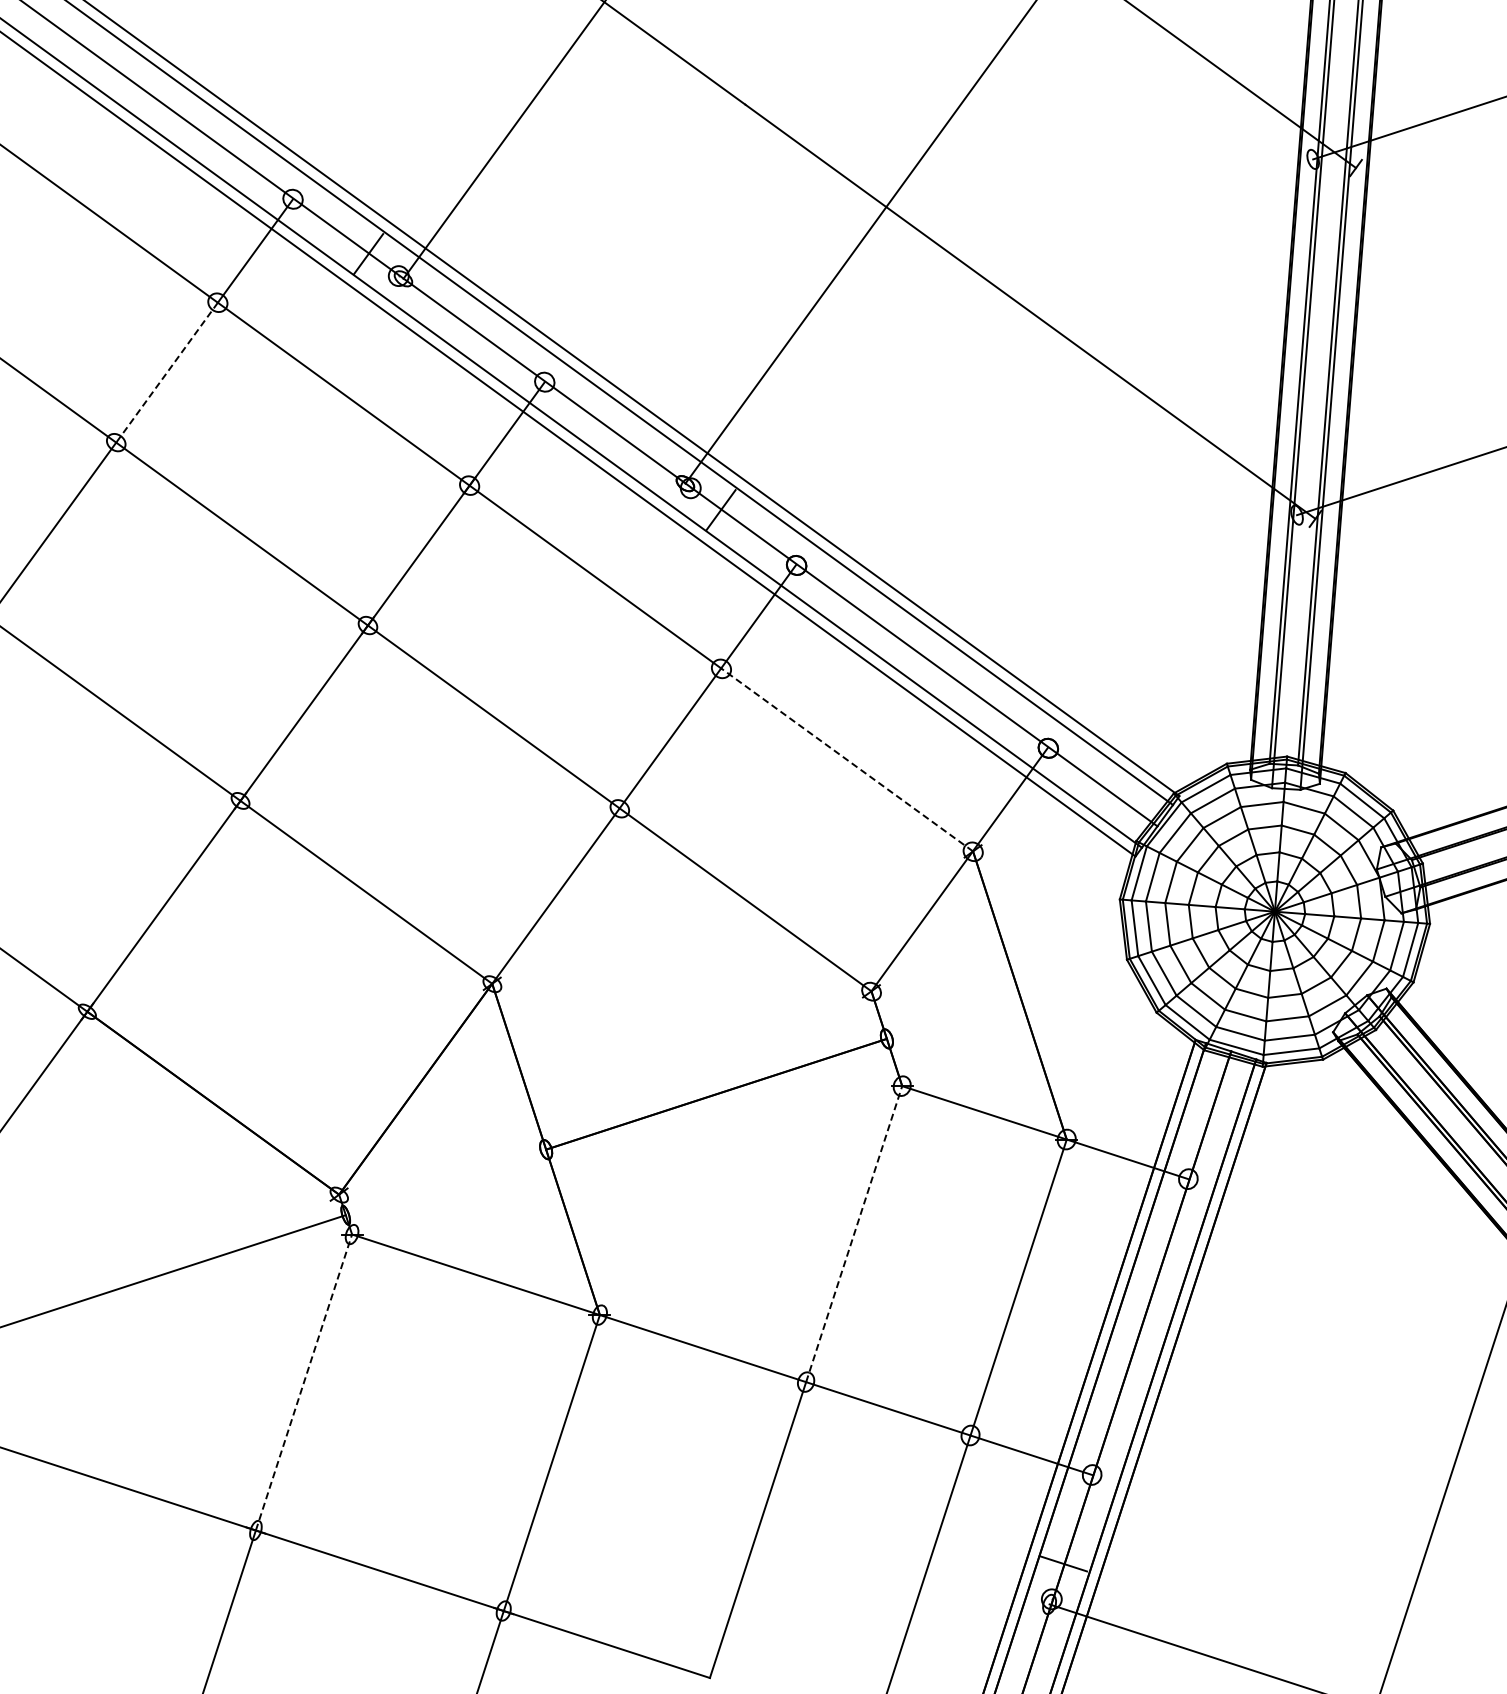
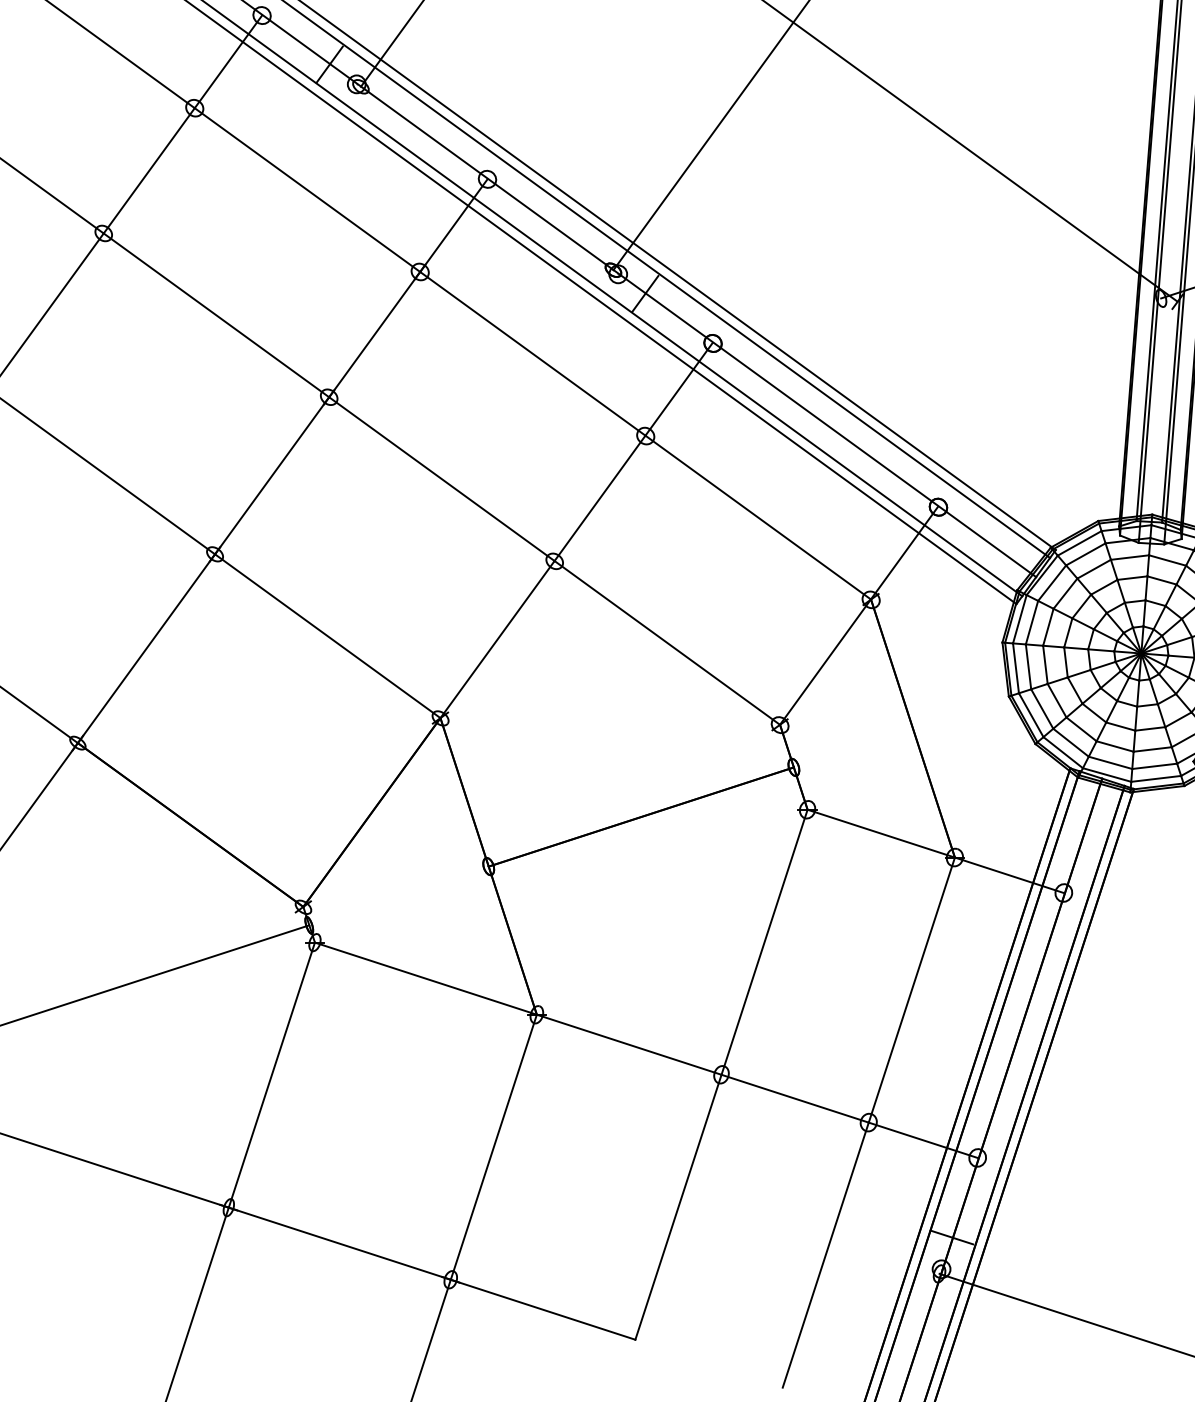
line: (166, 373) -> (148, 171), dashed -> solid
line: (847, 759) -> (758, 517), dashed -> solid
line: (854, 1234) -> (764, 942), dashed -> solid
line: (303, 1382) -> (271, 1075), dashed -> solid

